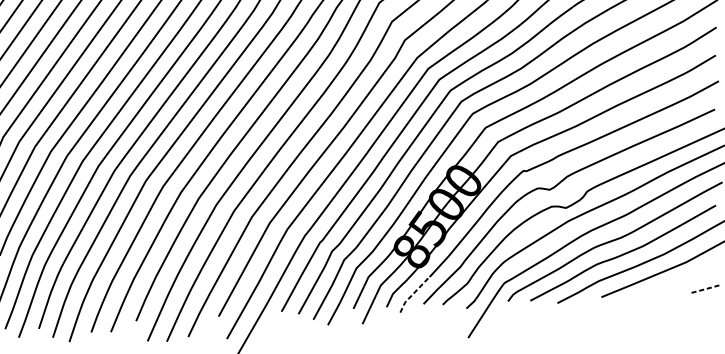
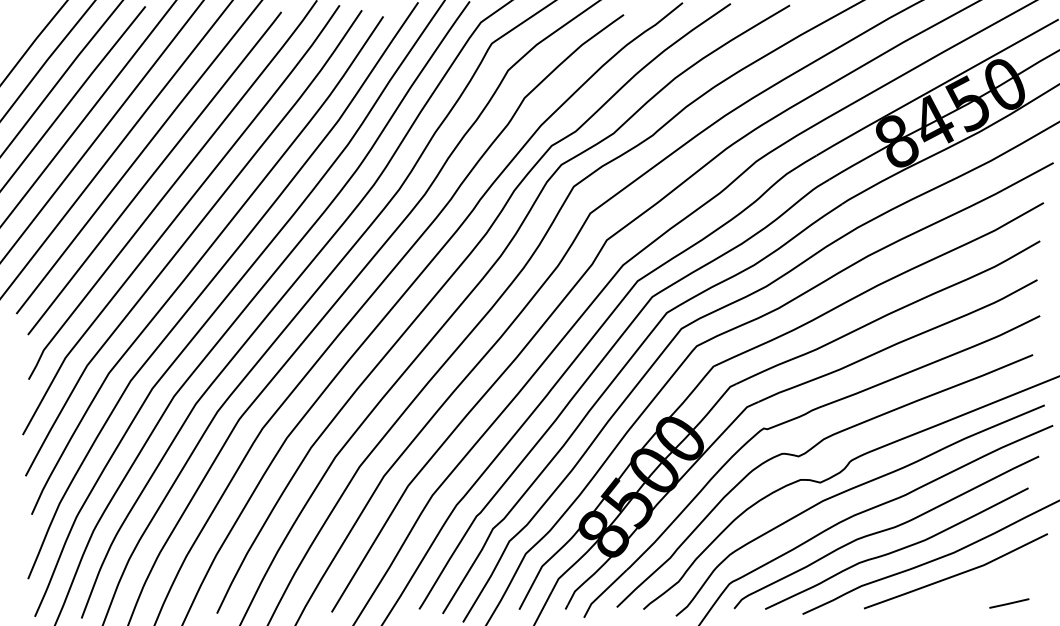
line: (705, 289) -> (1009, 603), dashed -> solid
line: (413, 293) -> (603, 592), dashed -> solid

